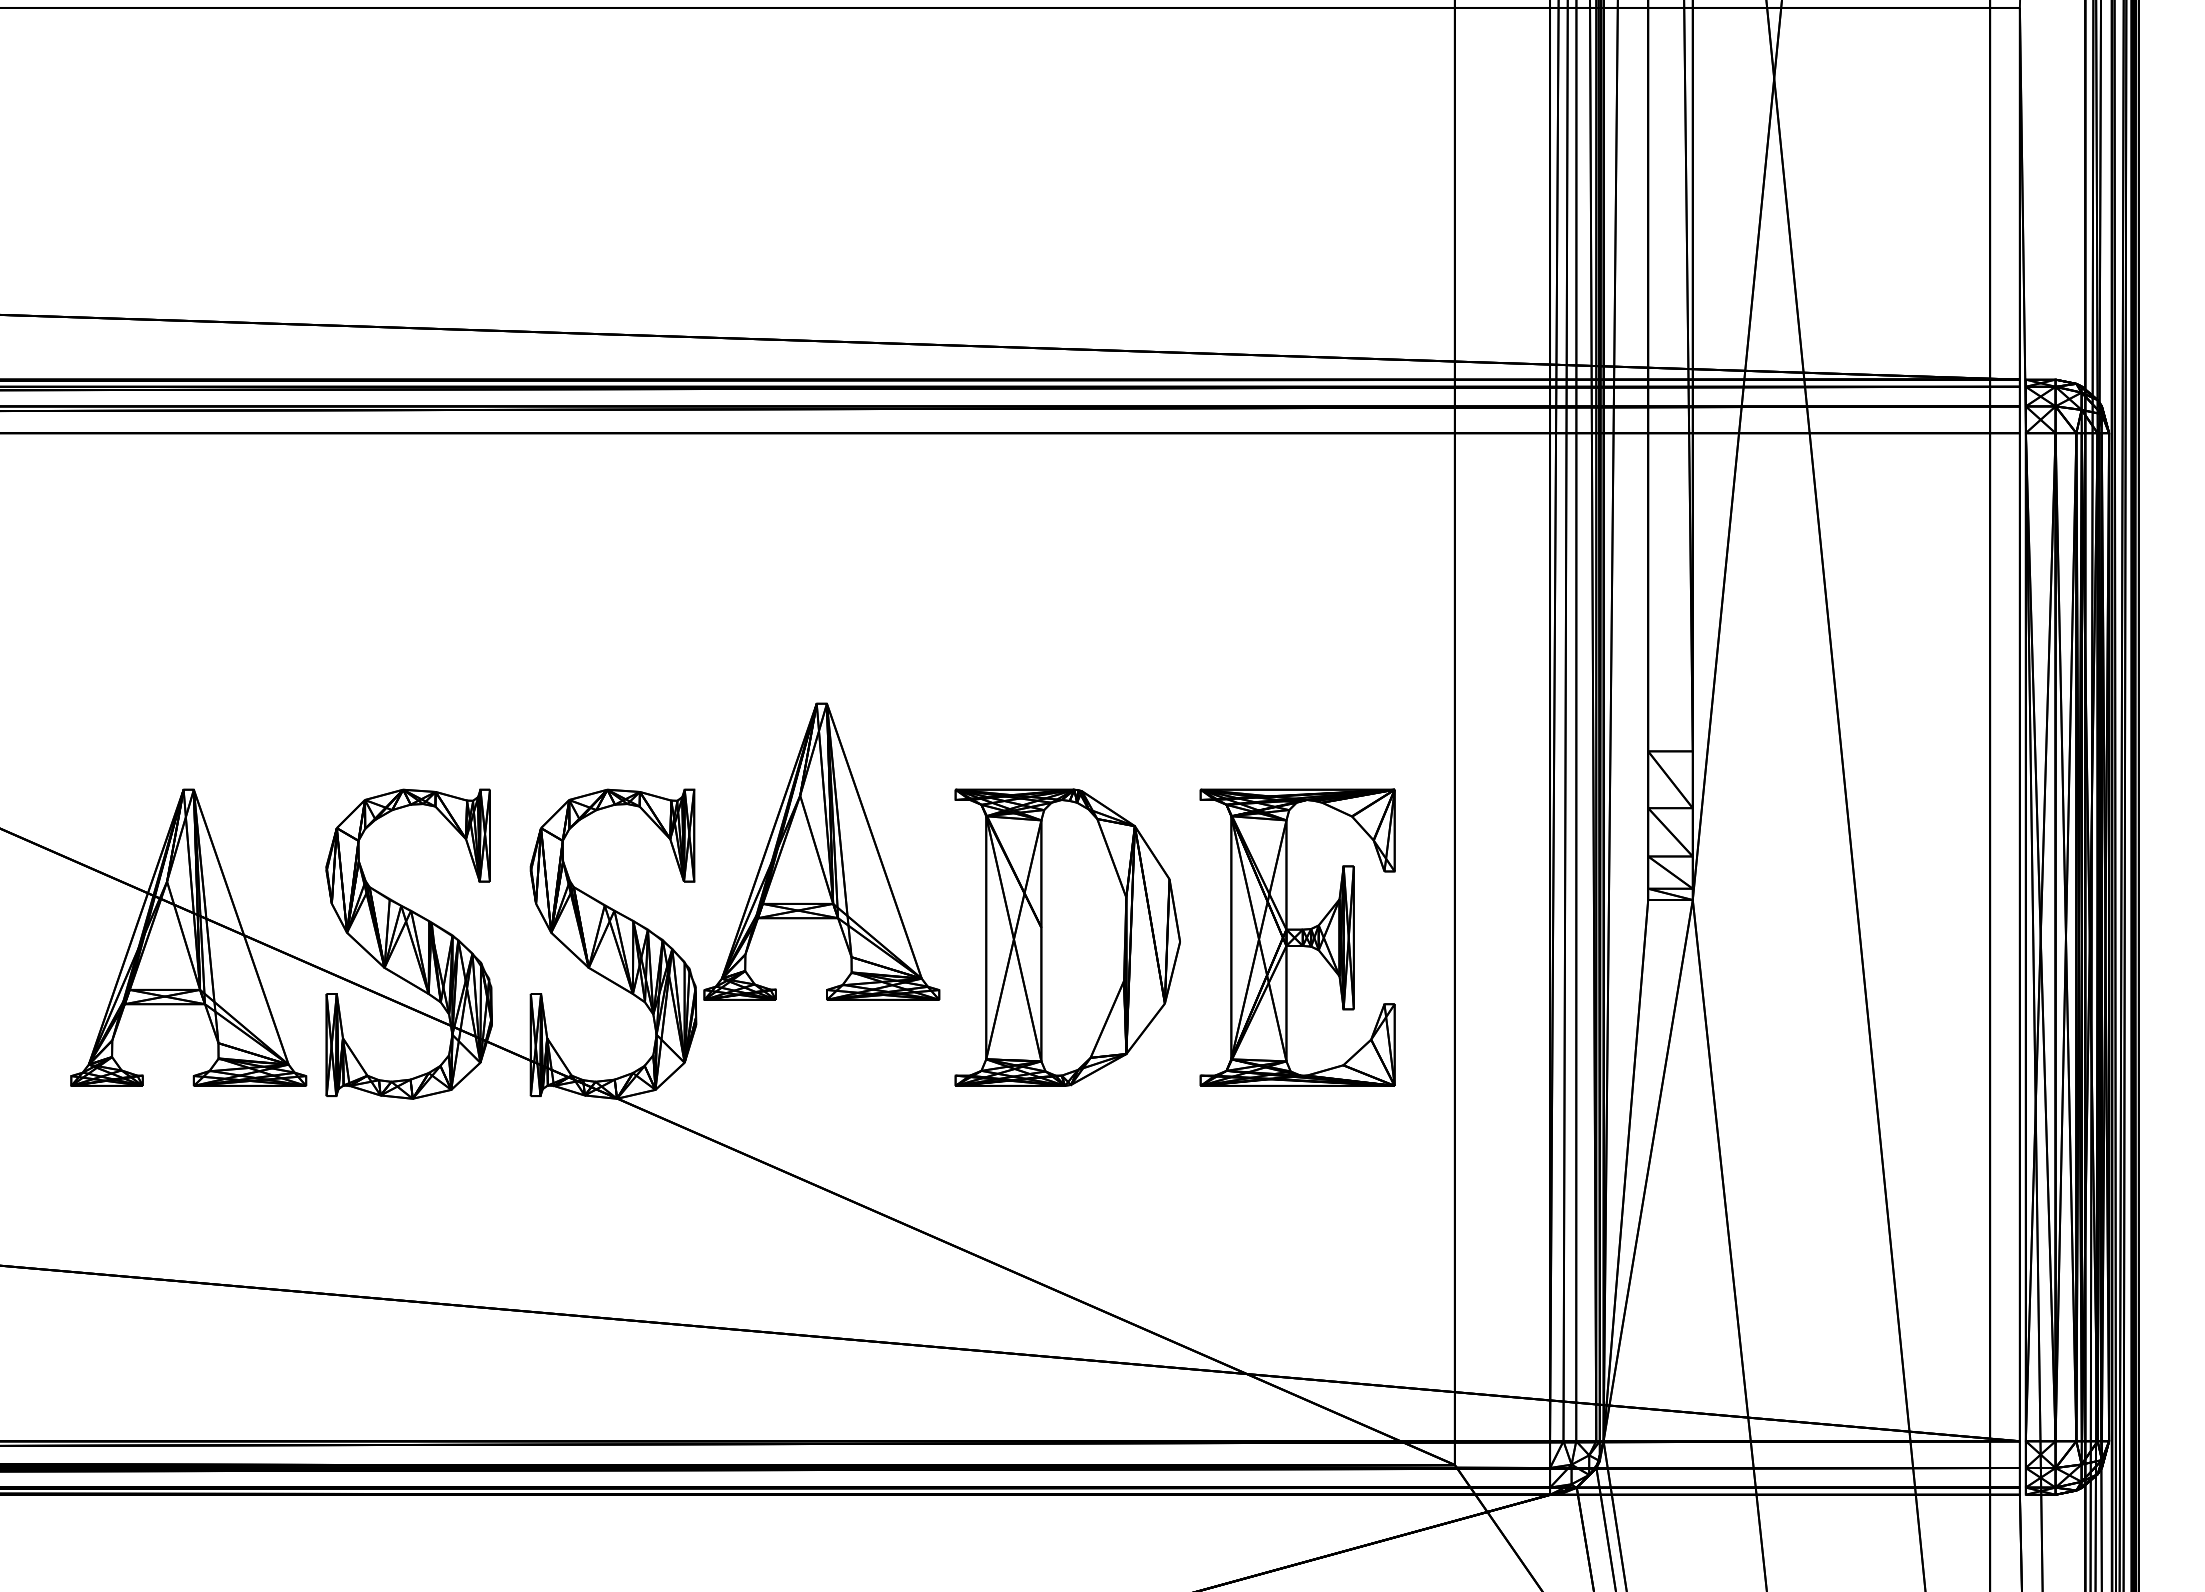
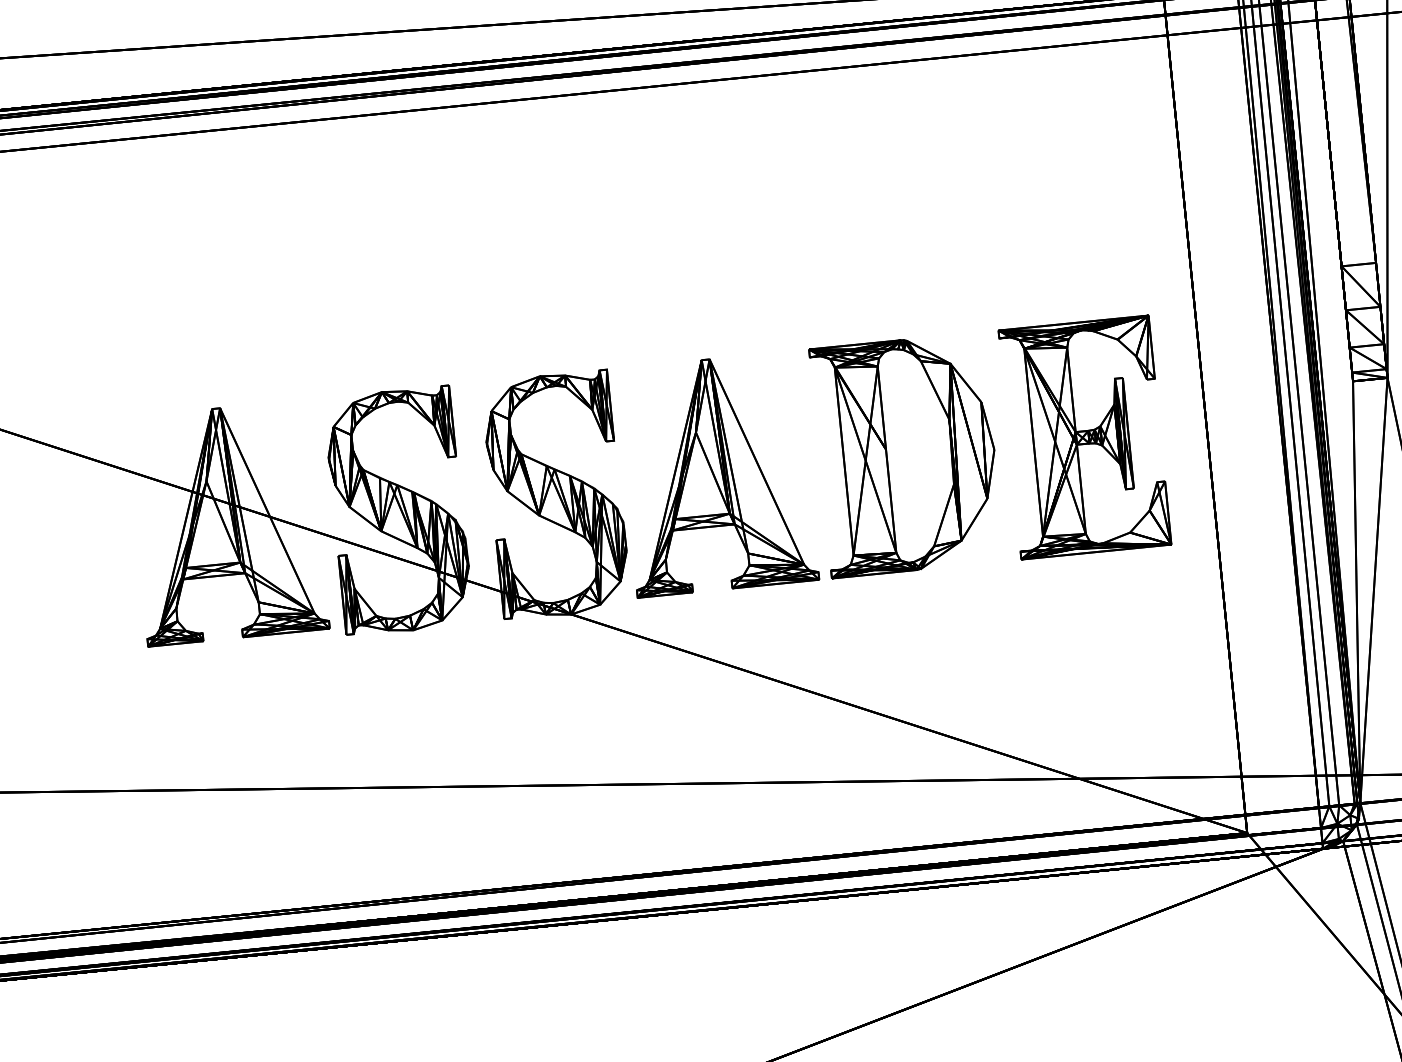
part: (821, 851) -> (716, 474), moved

